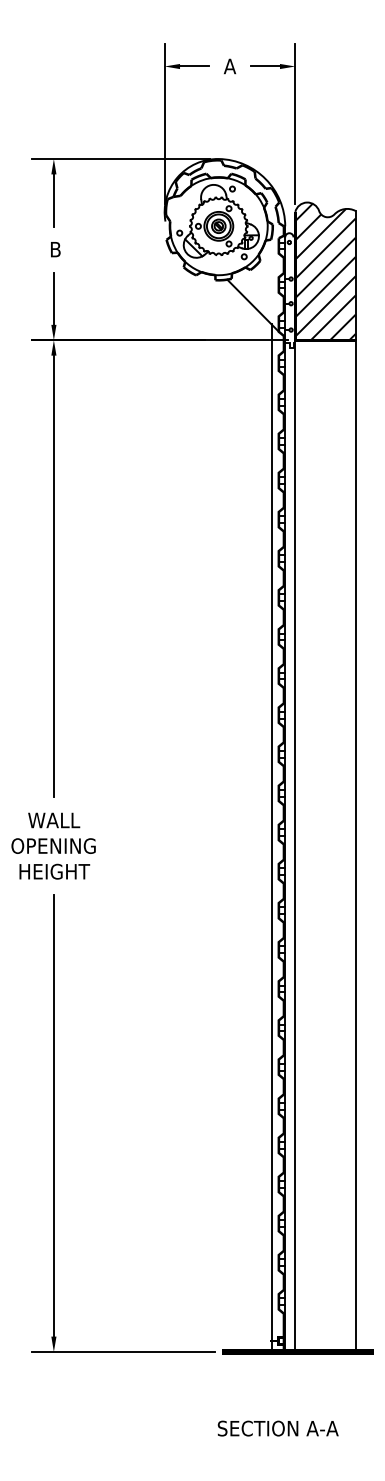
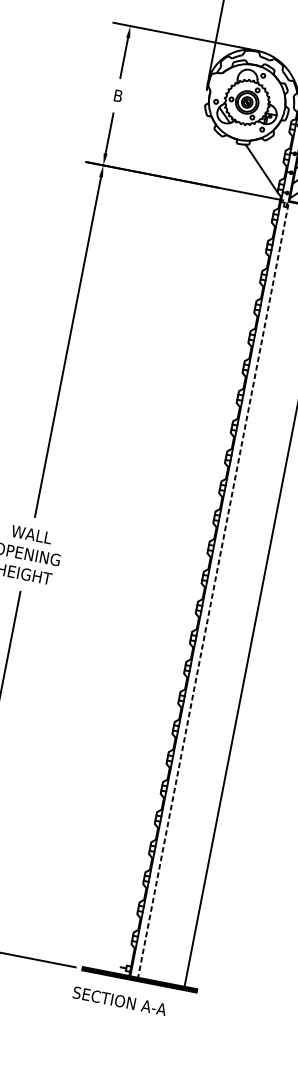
line: (271, 837) -> (196, 580), removed
line: (295, 846) -> (213, 590), solid -> dashed
text: (277, 1428) -> (119, 1000), moved

